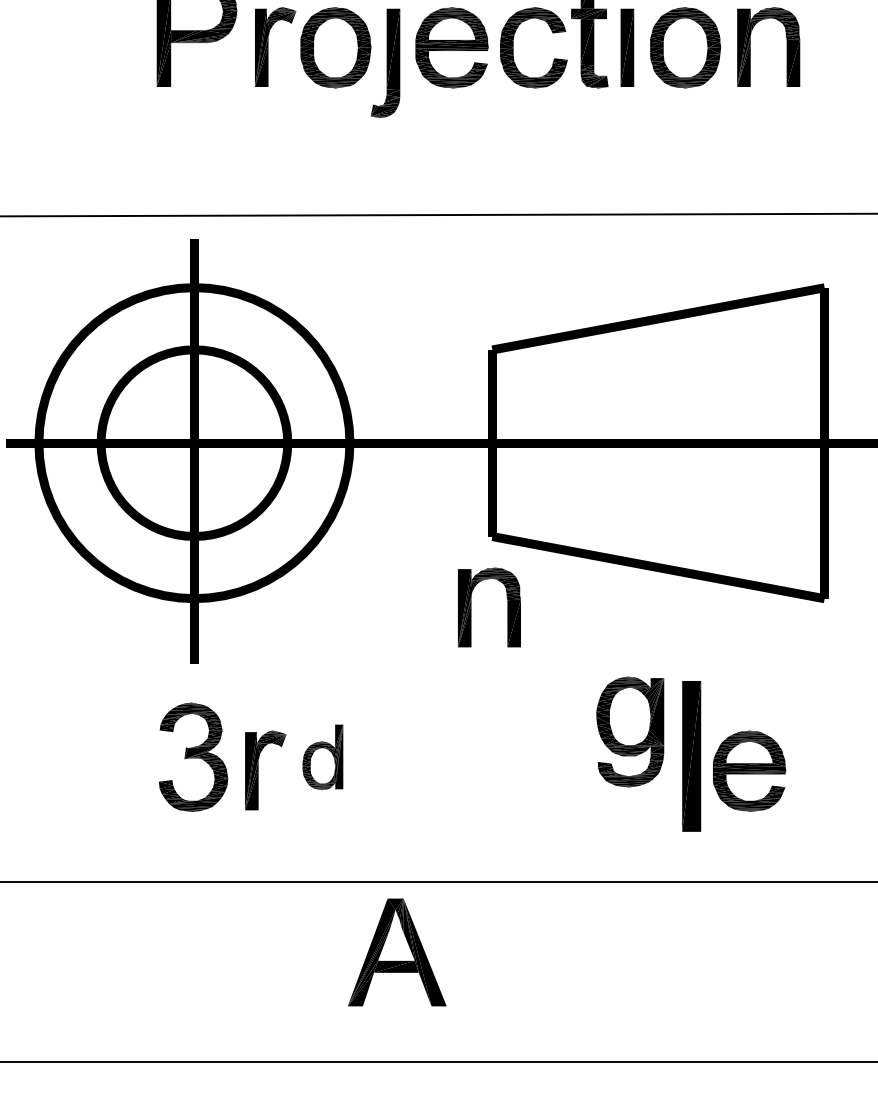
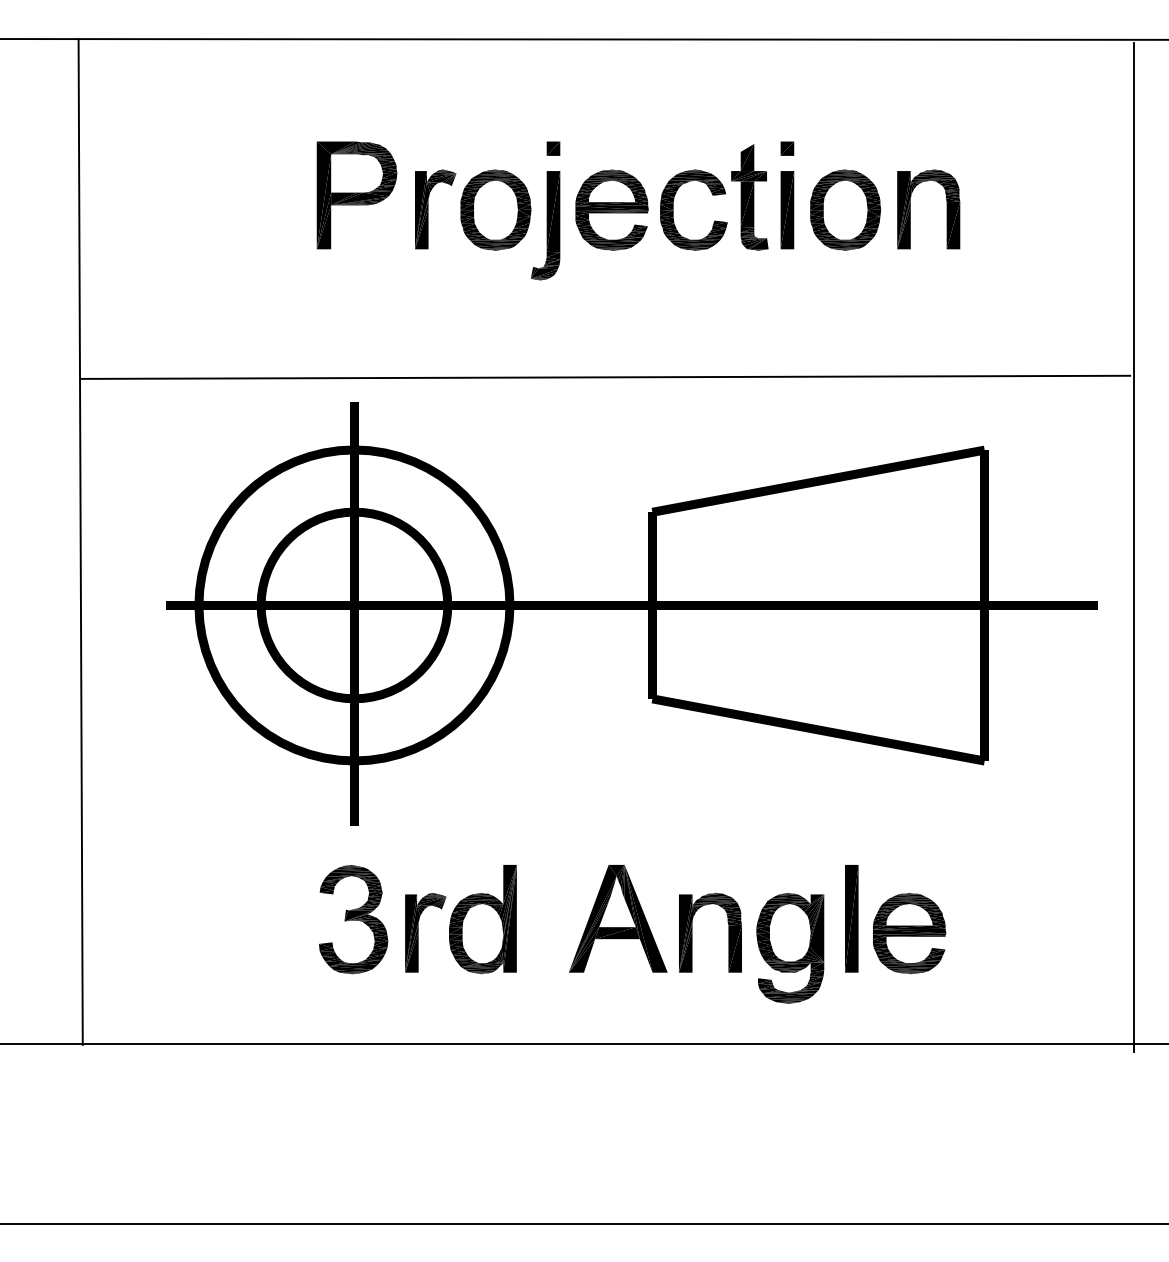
part: (471, 607) -> (692, 932), moved
part: (630, 732) -> (790, 948), moved
part: (691, 756) -> (851, 918), size x0.71
part: (322, 757) -> (482, 919), size x1.67
part: (397, 952) -> (618, 918), moved

